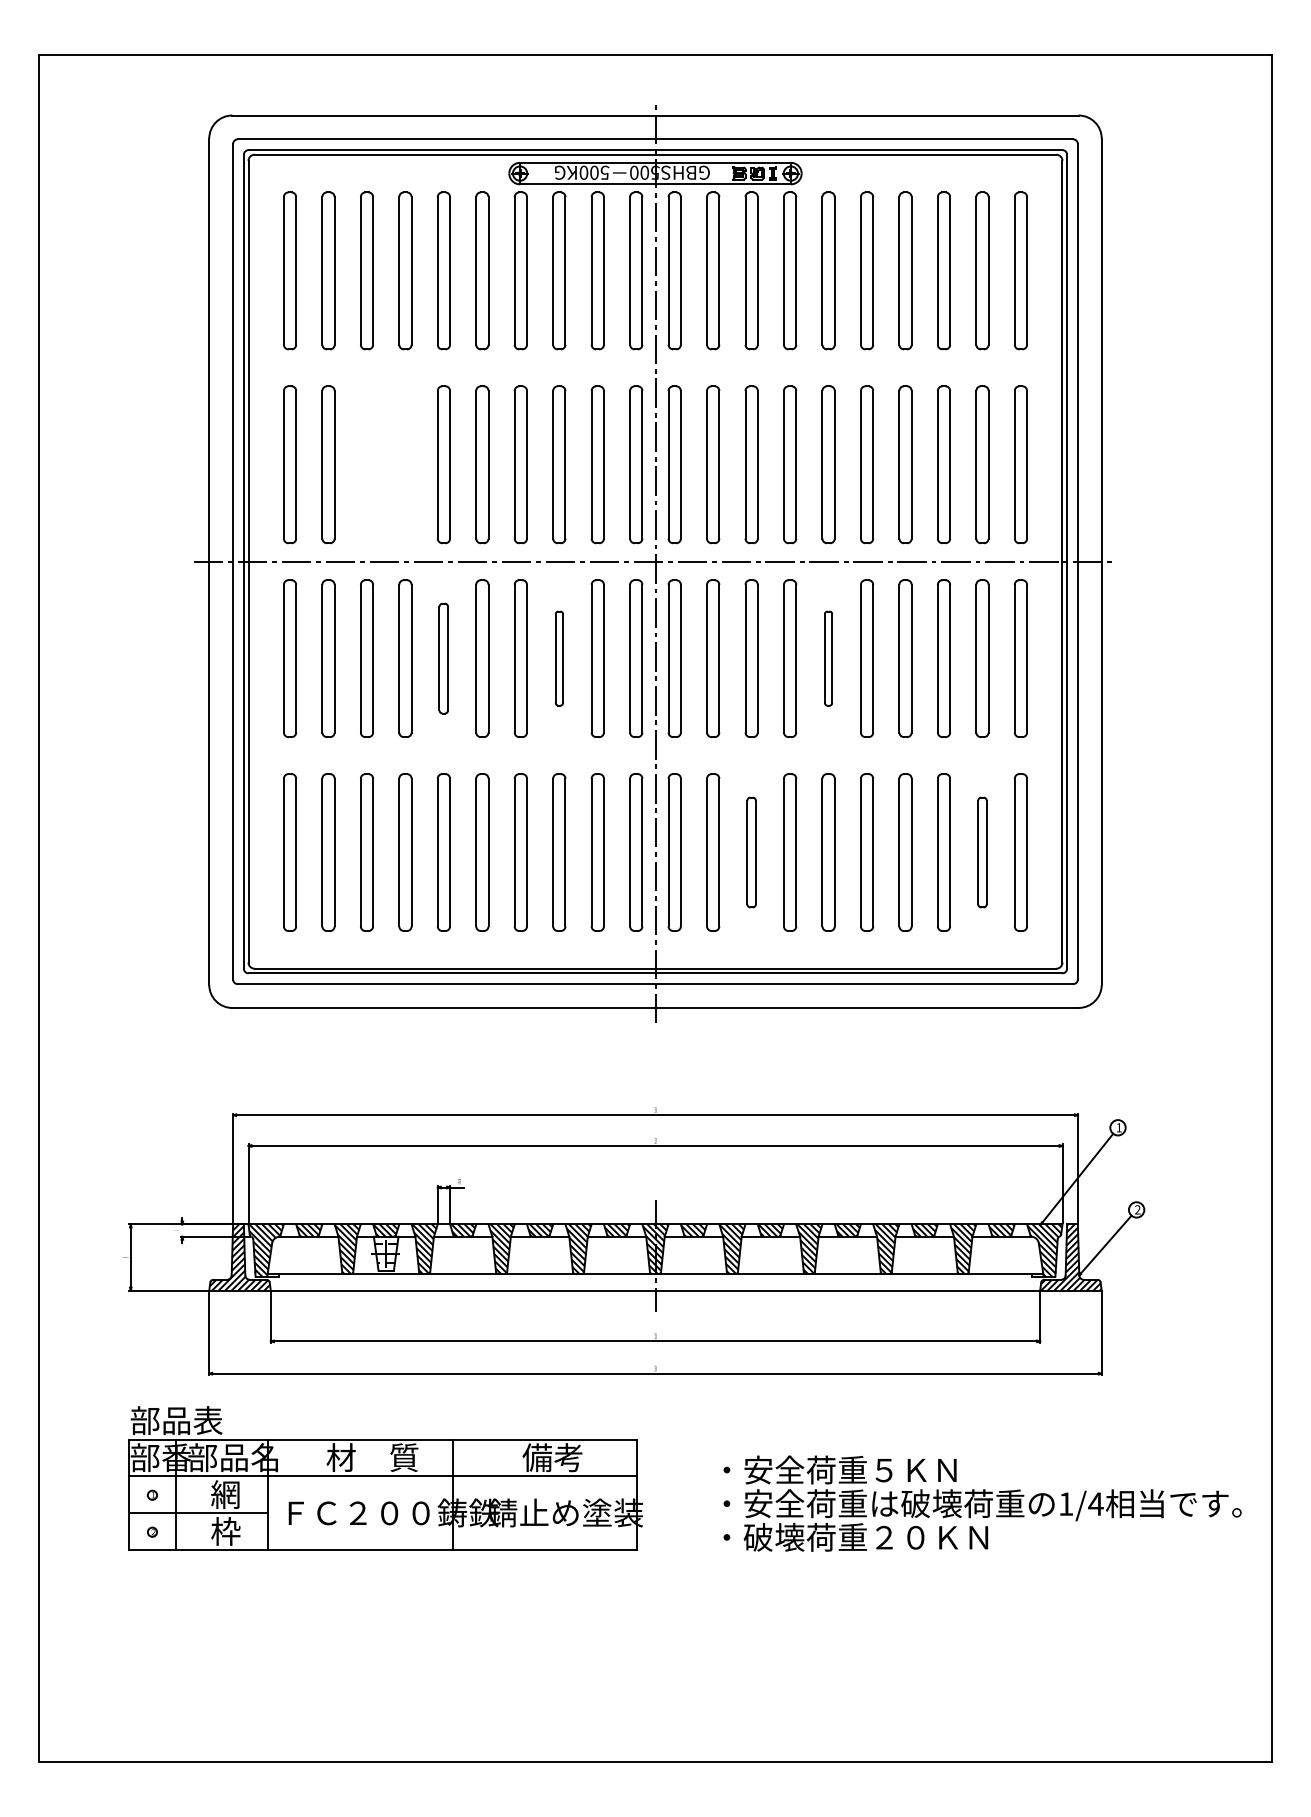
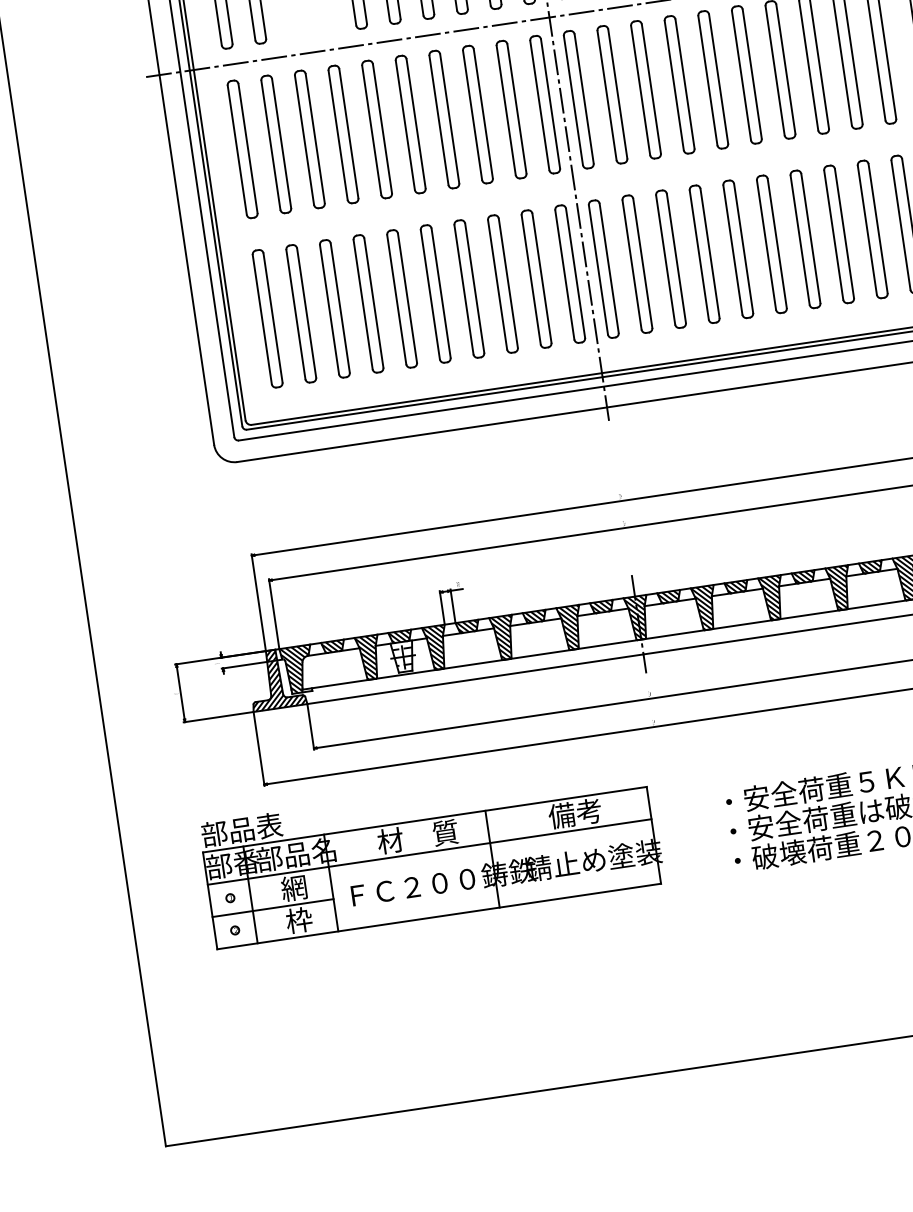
part: (443, 658) -> (376, 129), size x1.43
part: (559, 658) -> (478, 114), size x1.67
part: (828, 658) -> (713, 79), size x1.67
part: (751, 852) -> (670, 259), size x1.43
part: (982, 852) -> (872, 229), size x1.43

